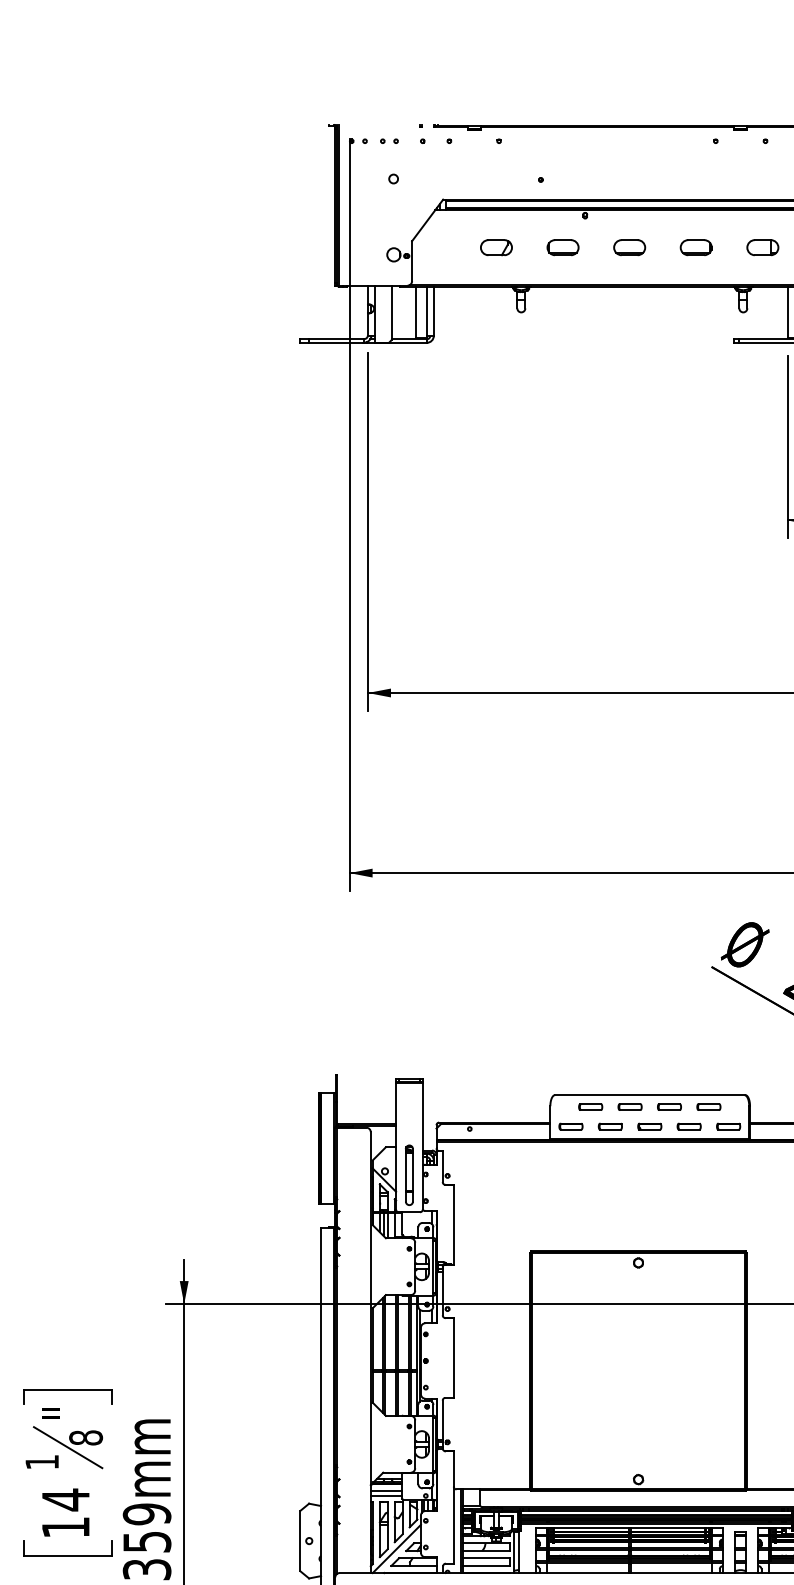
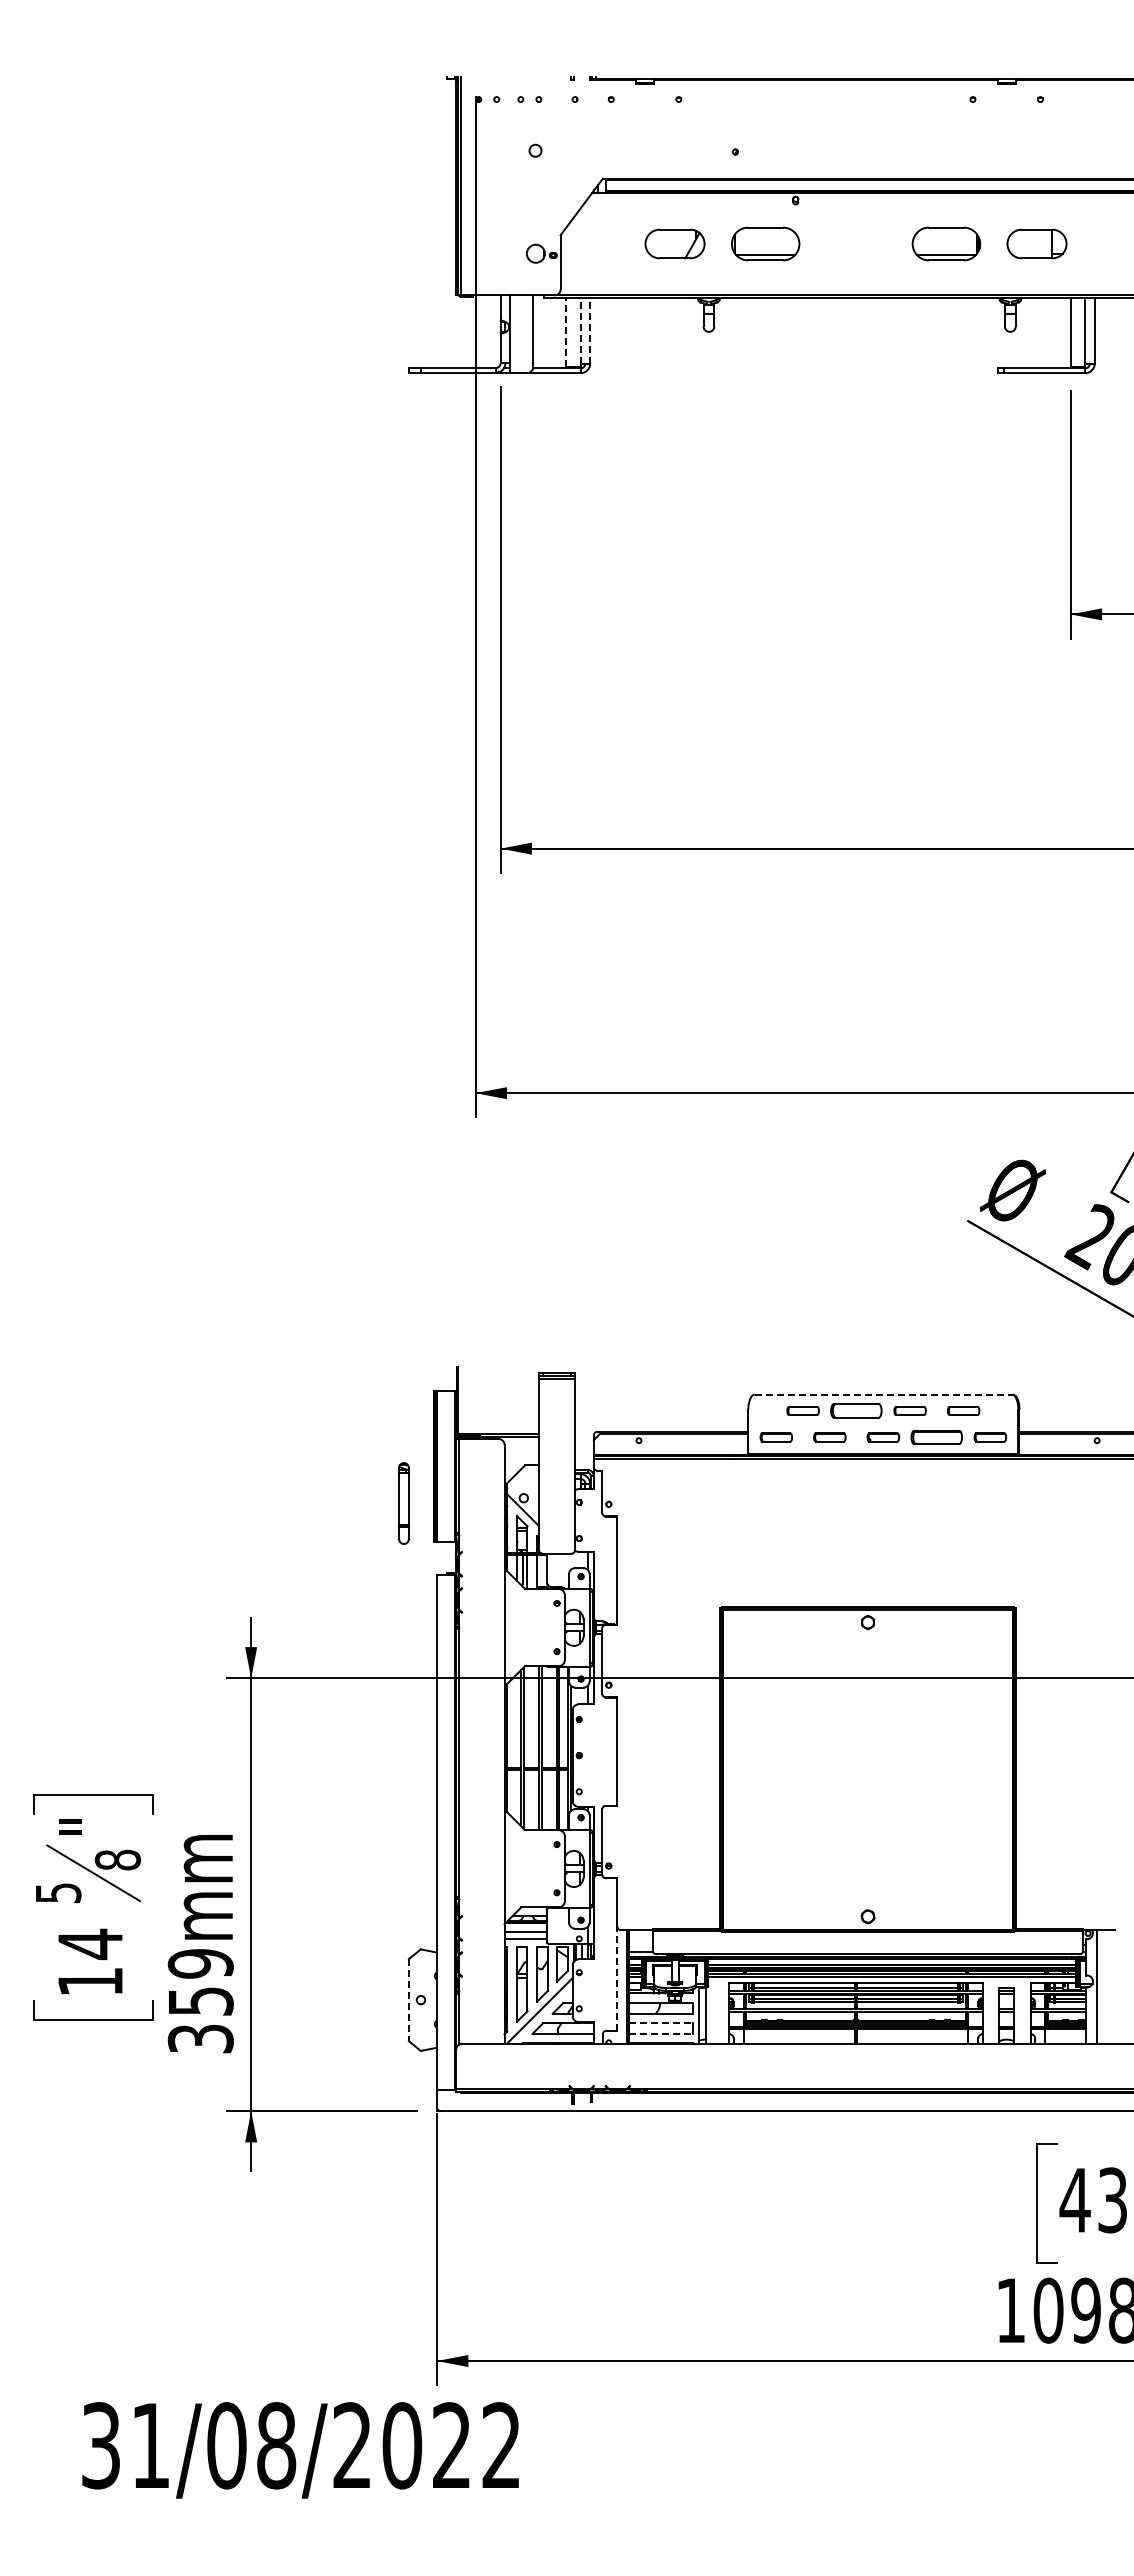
part: (496, 247) -> (675, 243), size x1.4
part: (562, 247) -> (765, 243), size x1.6
part: (629, 247) -> (855, 243), removed
part: (696, 247) -> (946, 243), size x1.6
part: (762, 247) -> (1036, 243), size x1.4
line: (426, 311) -> (580, 330), solid -> dashed
line: (434, 311) -> (590, 330), solid -> dashed
line: (416, 312) -> (566, 332), solid -> dashed
line: (649, 1095) -> (883, 1394), solid -> dashed
part: (630, 1106) -> (856, 1410), size x1.6
part: (688, 1126) -> (936, 1437), size x1.6
part: (409, 1175) -> (403, 1503), moved
text: (42, 1461) -> (58, 1892), 1 -> 5
line: (453, 1525) -> (617, 1978), solid -> dashed
line: (300, 1541) -> (408, 2000), solid -> dashed
line: (486, 1558) -> (661, 2023), solid -> dashed
line: (486, 1565) -> (661, 2033), solid -> dashed

